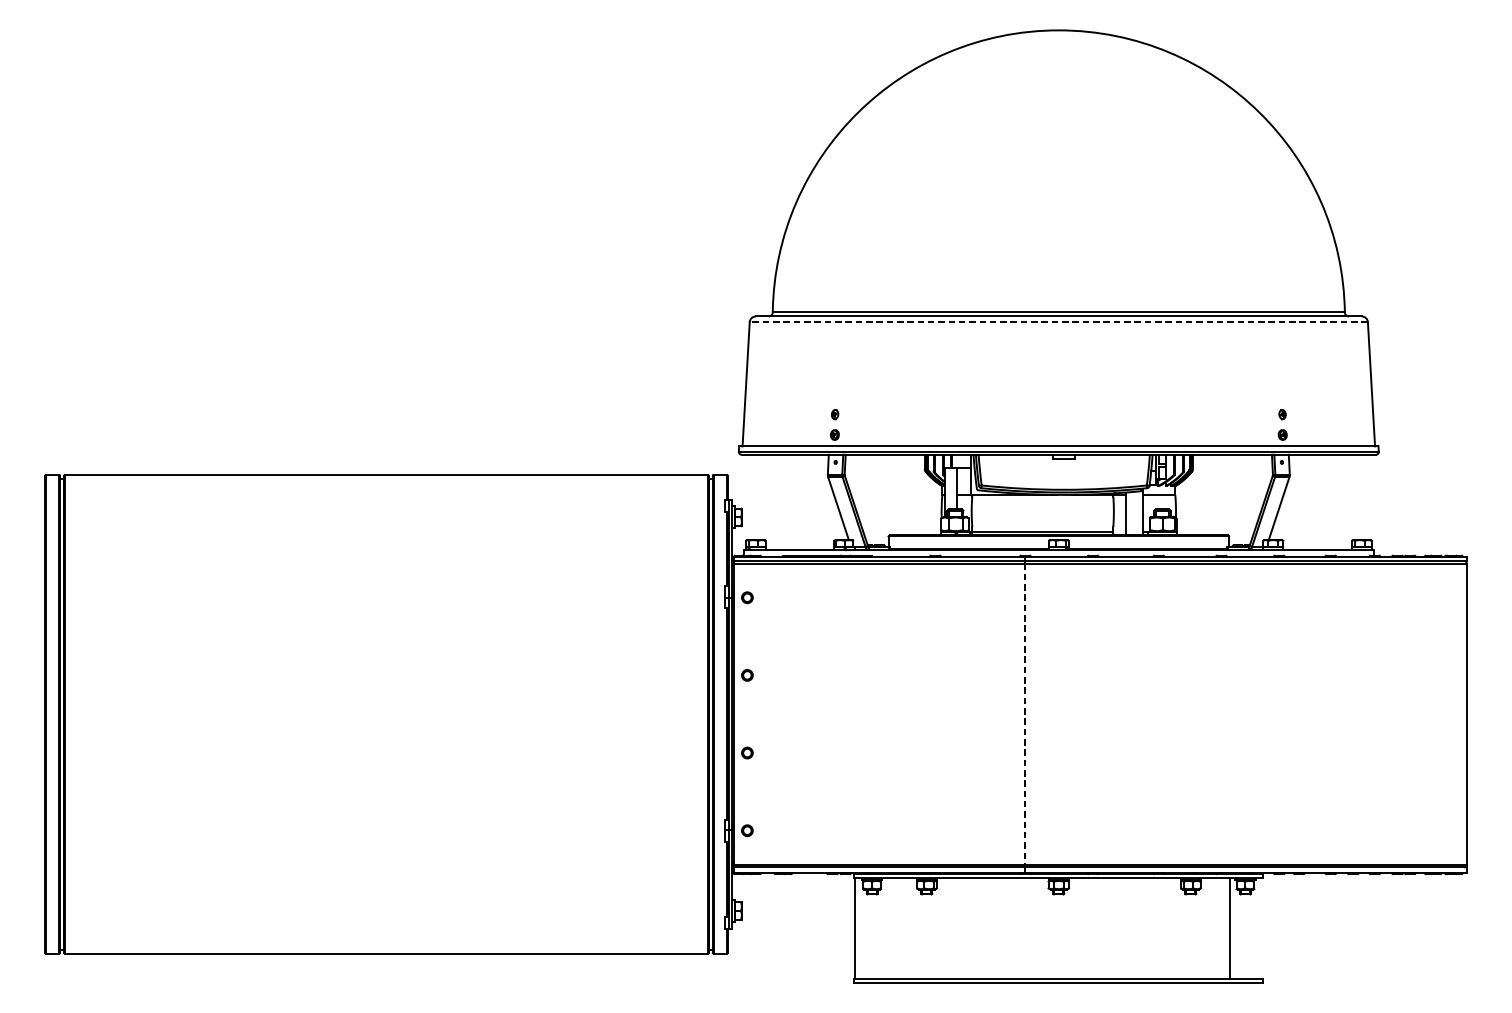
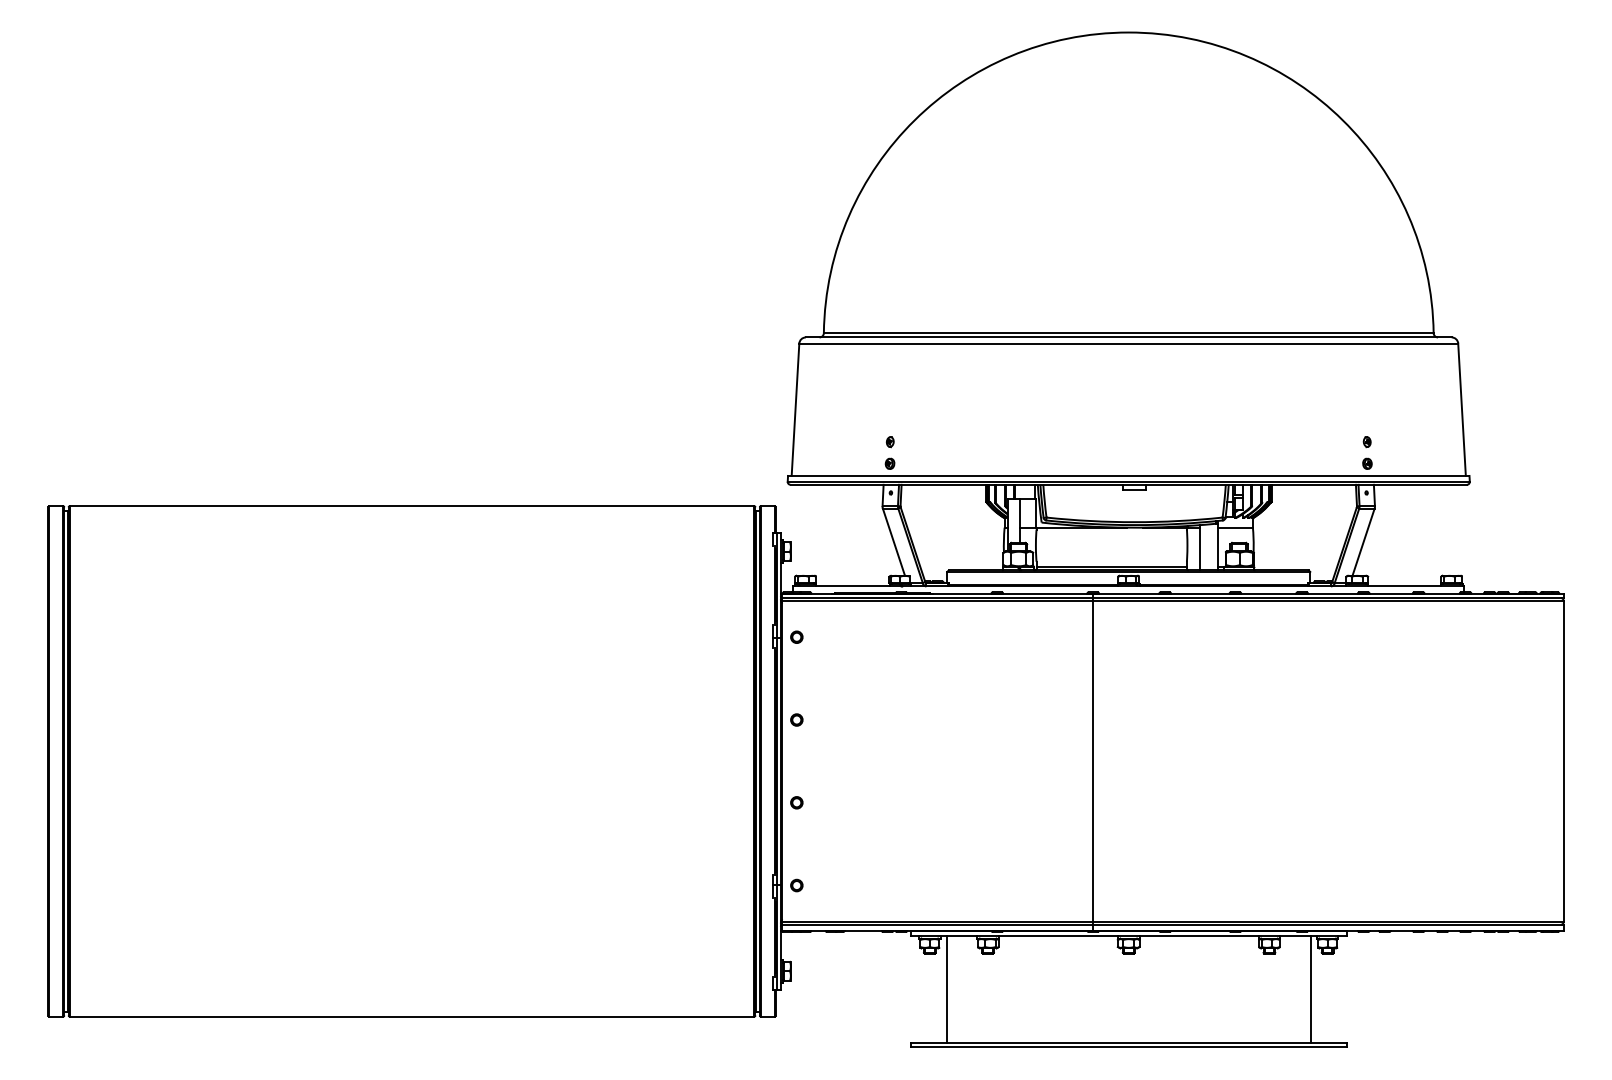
line: (1058, 322) -> (1128, 343), dashed -> solid
line: (1025, 714) -> (1093, 761), dashed -> solid
line: (854, 928) -> (946, 989), moved

